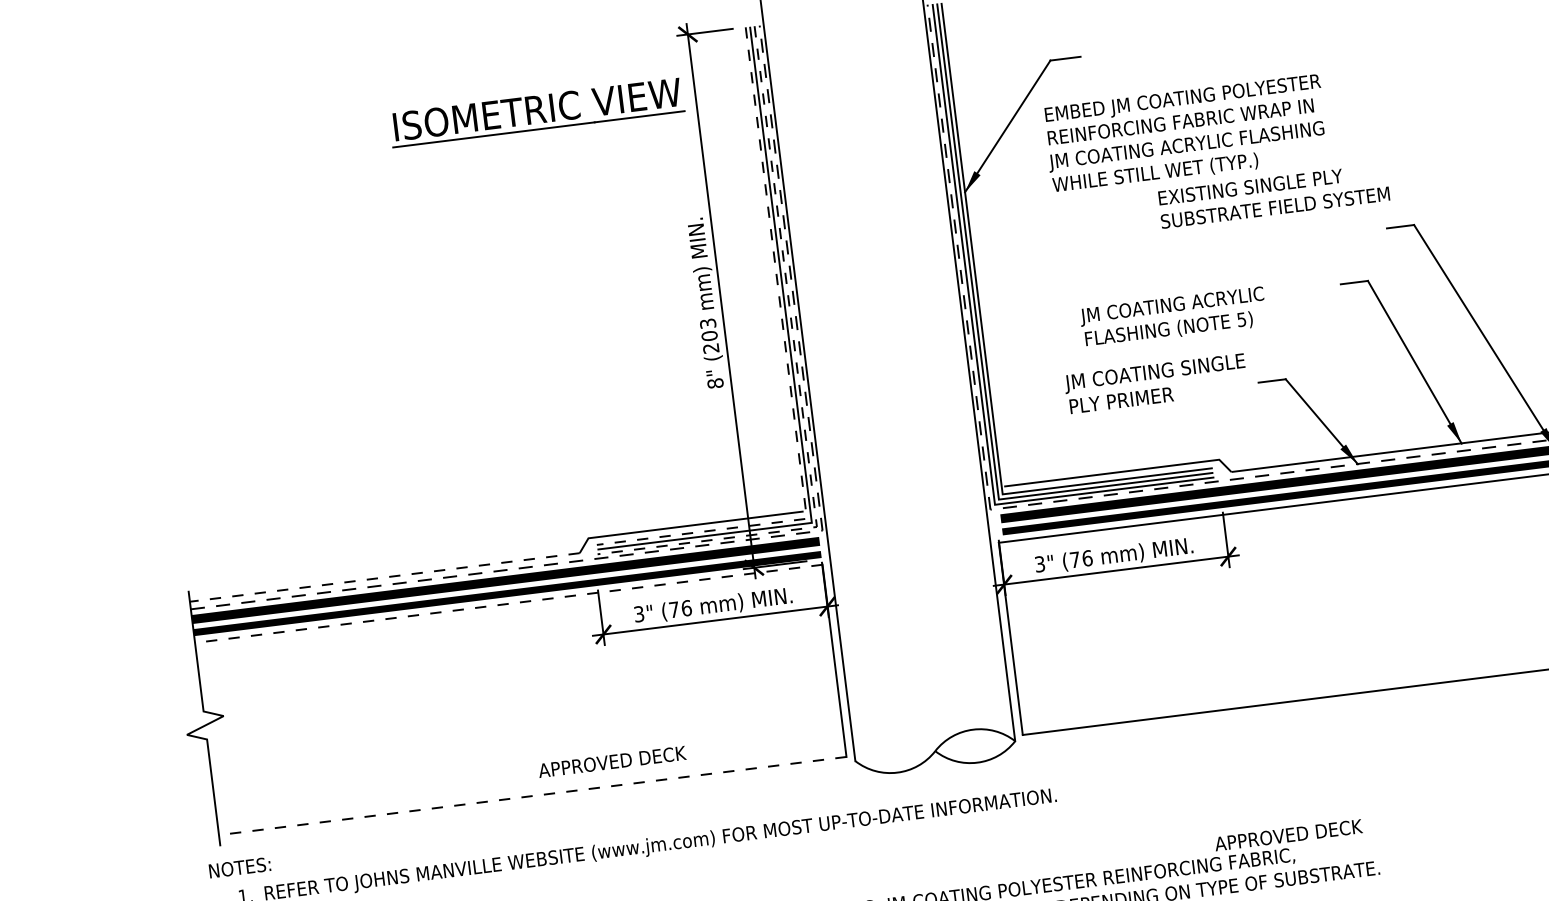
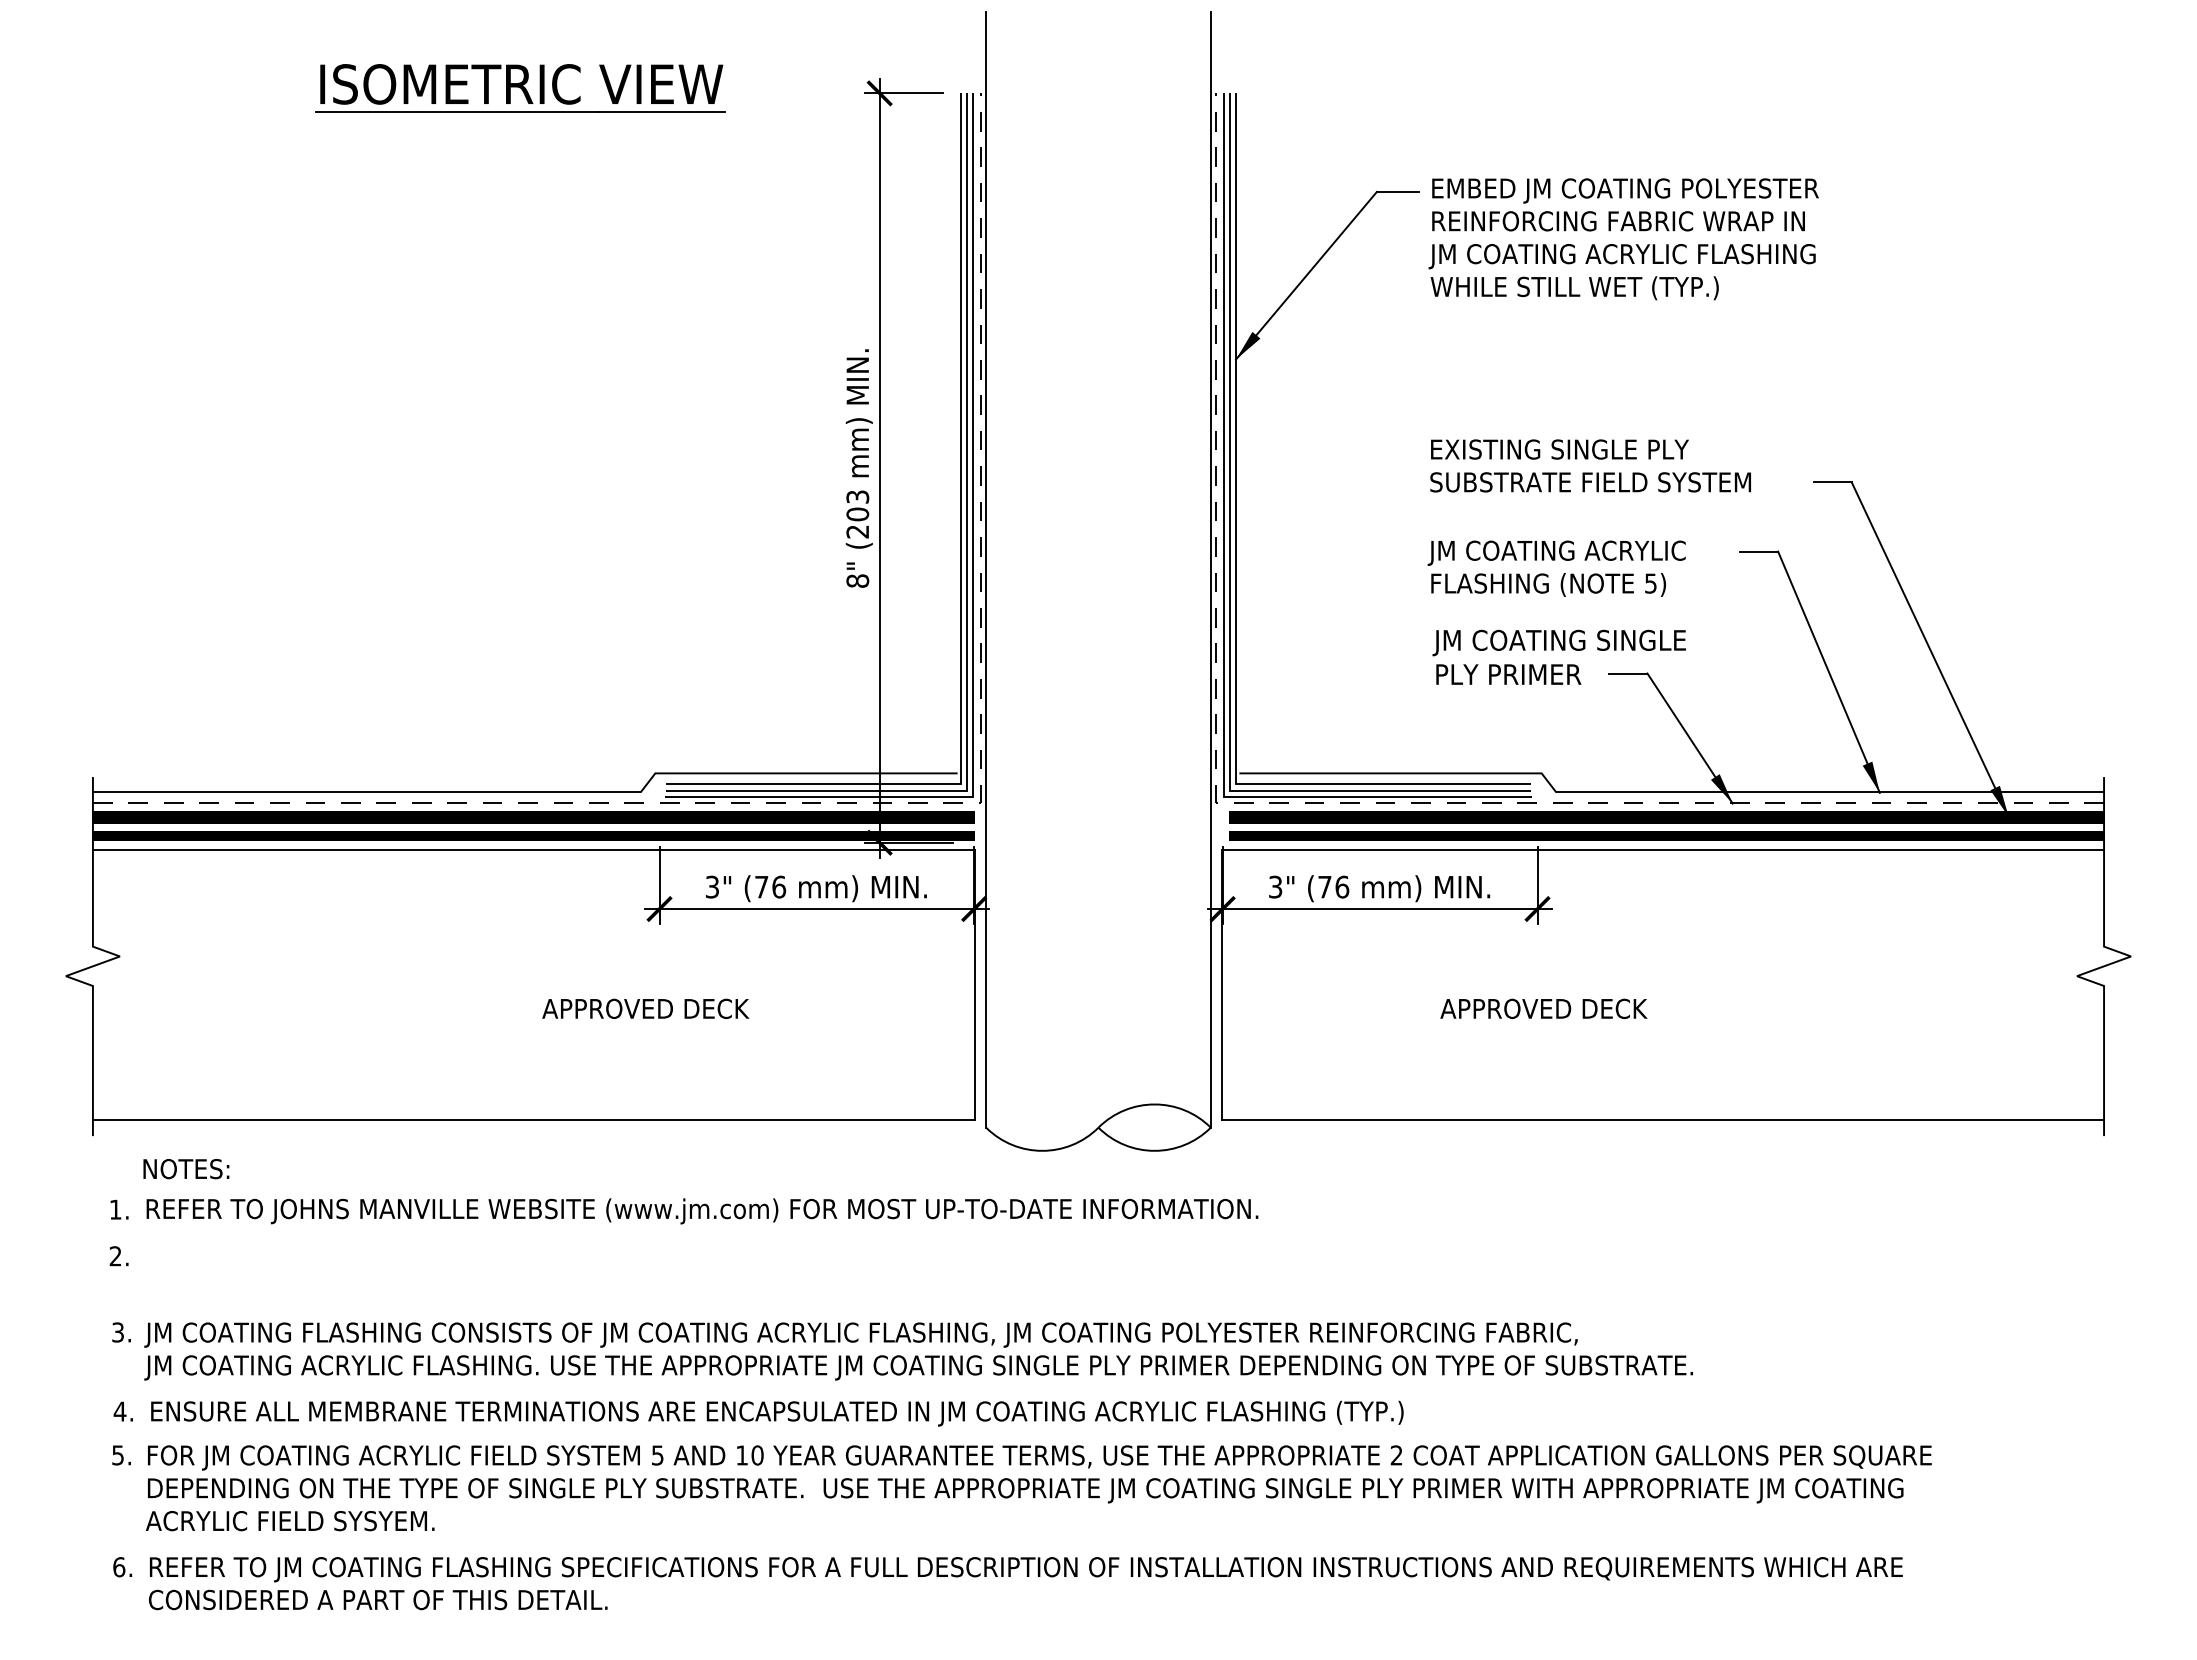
part: (537, 112) -> (520, 88), moved
text: (1185, 134) -> (1623, 239), moved
text: (1273, 195) -> (1590, 465), moved
text: (1173, 317) -> (1556, 568), moved
line: (789, 378) -> (960, 587), dashed -> solid
text: (1155, 383) -> (1558, 656), moved
line: (799, 387) -> (973, 600), dashed -> solid
line: (384, 577) -> (366, 792), dashed -> solid
line: (508, 603) -> (533, 850), dashed -> solid
text: (612, 761) -> (645, 1008), moved
line: (532, 796) -> (533, 1120), dashed -> solid
text: (1288, 834) -> (1543, 1008), moved
text: (240, 867) -> (186, 1169), moved

